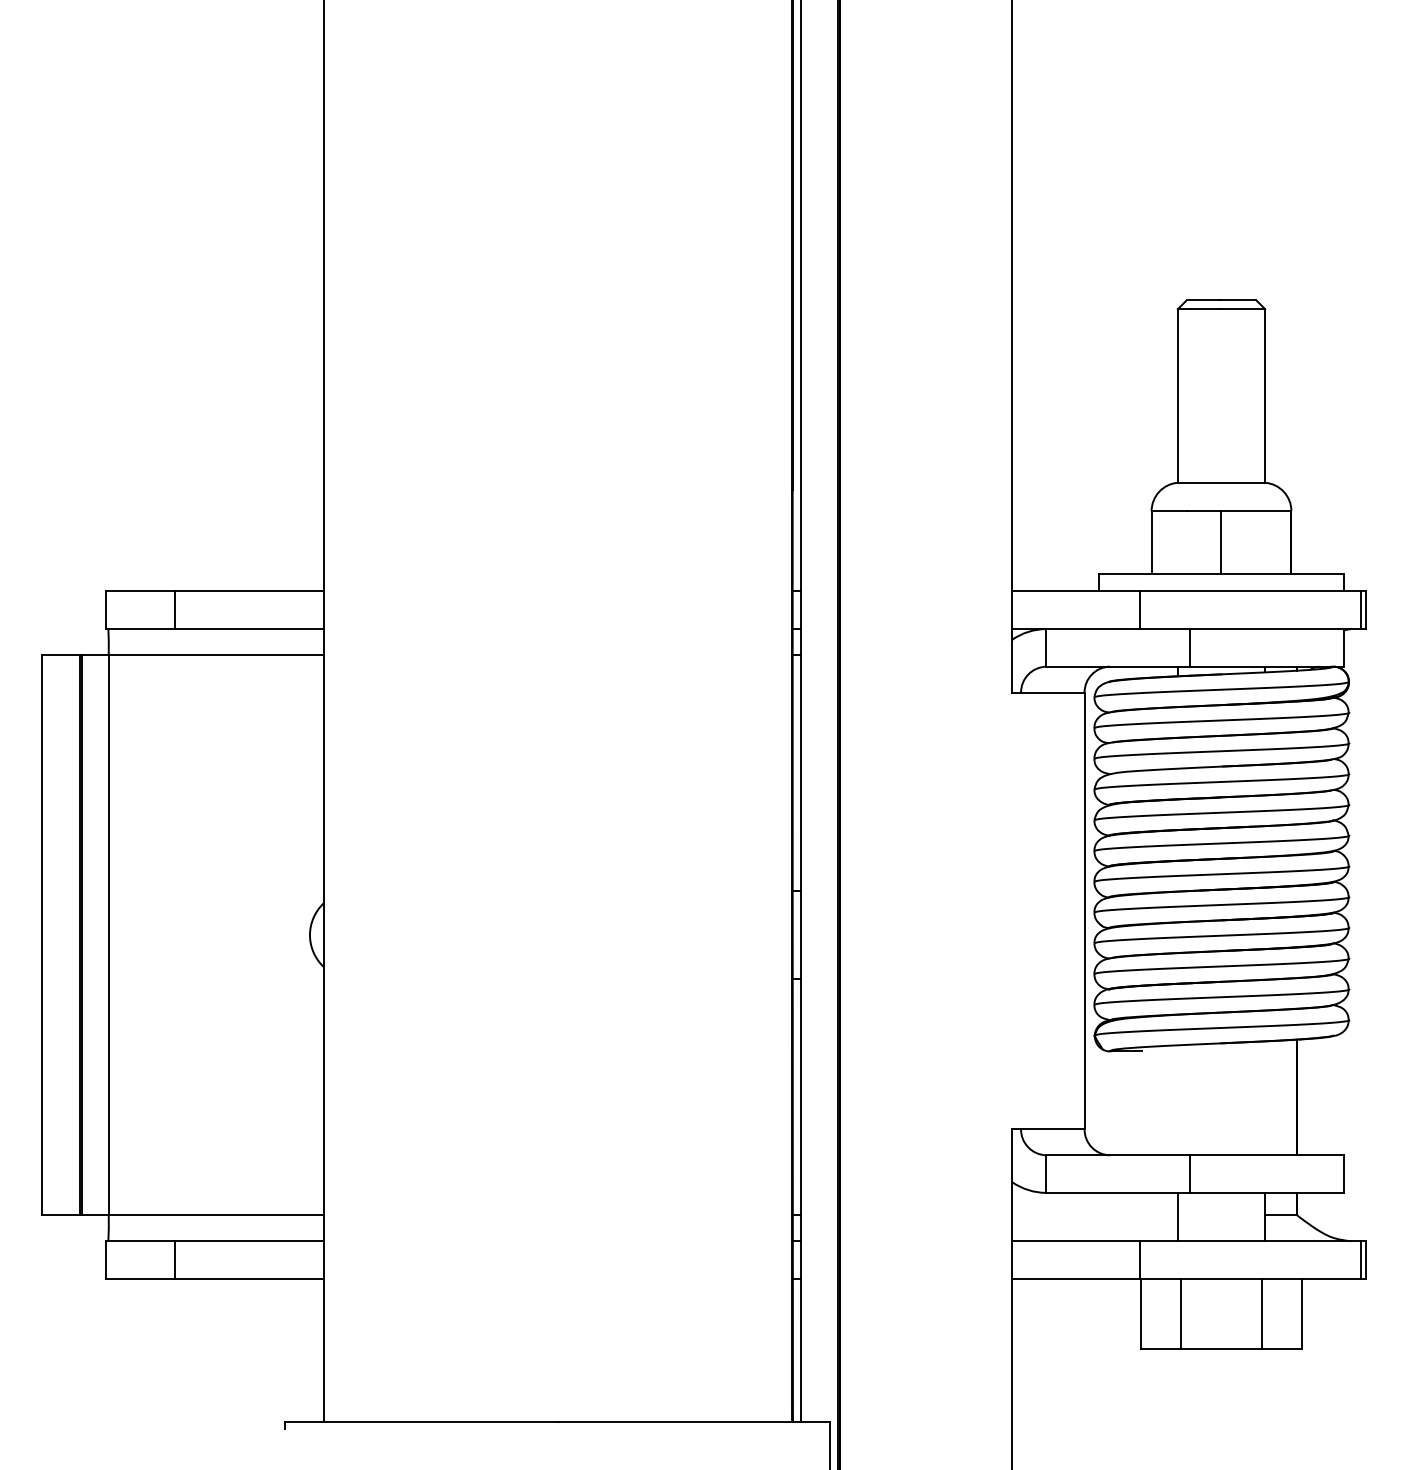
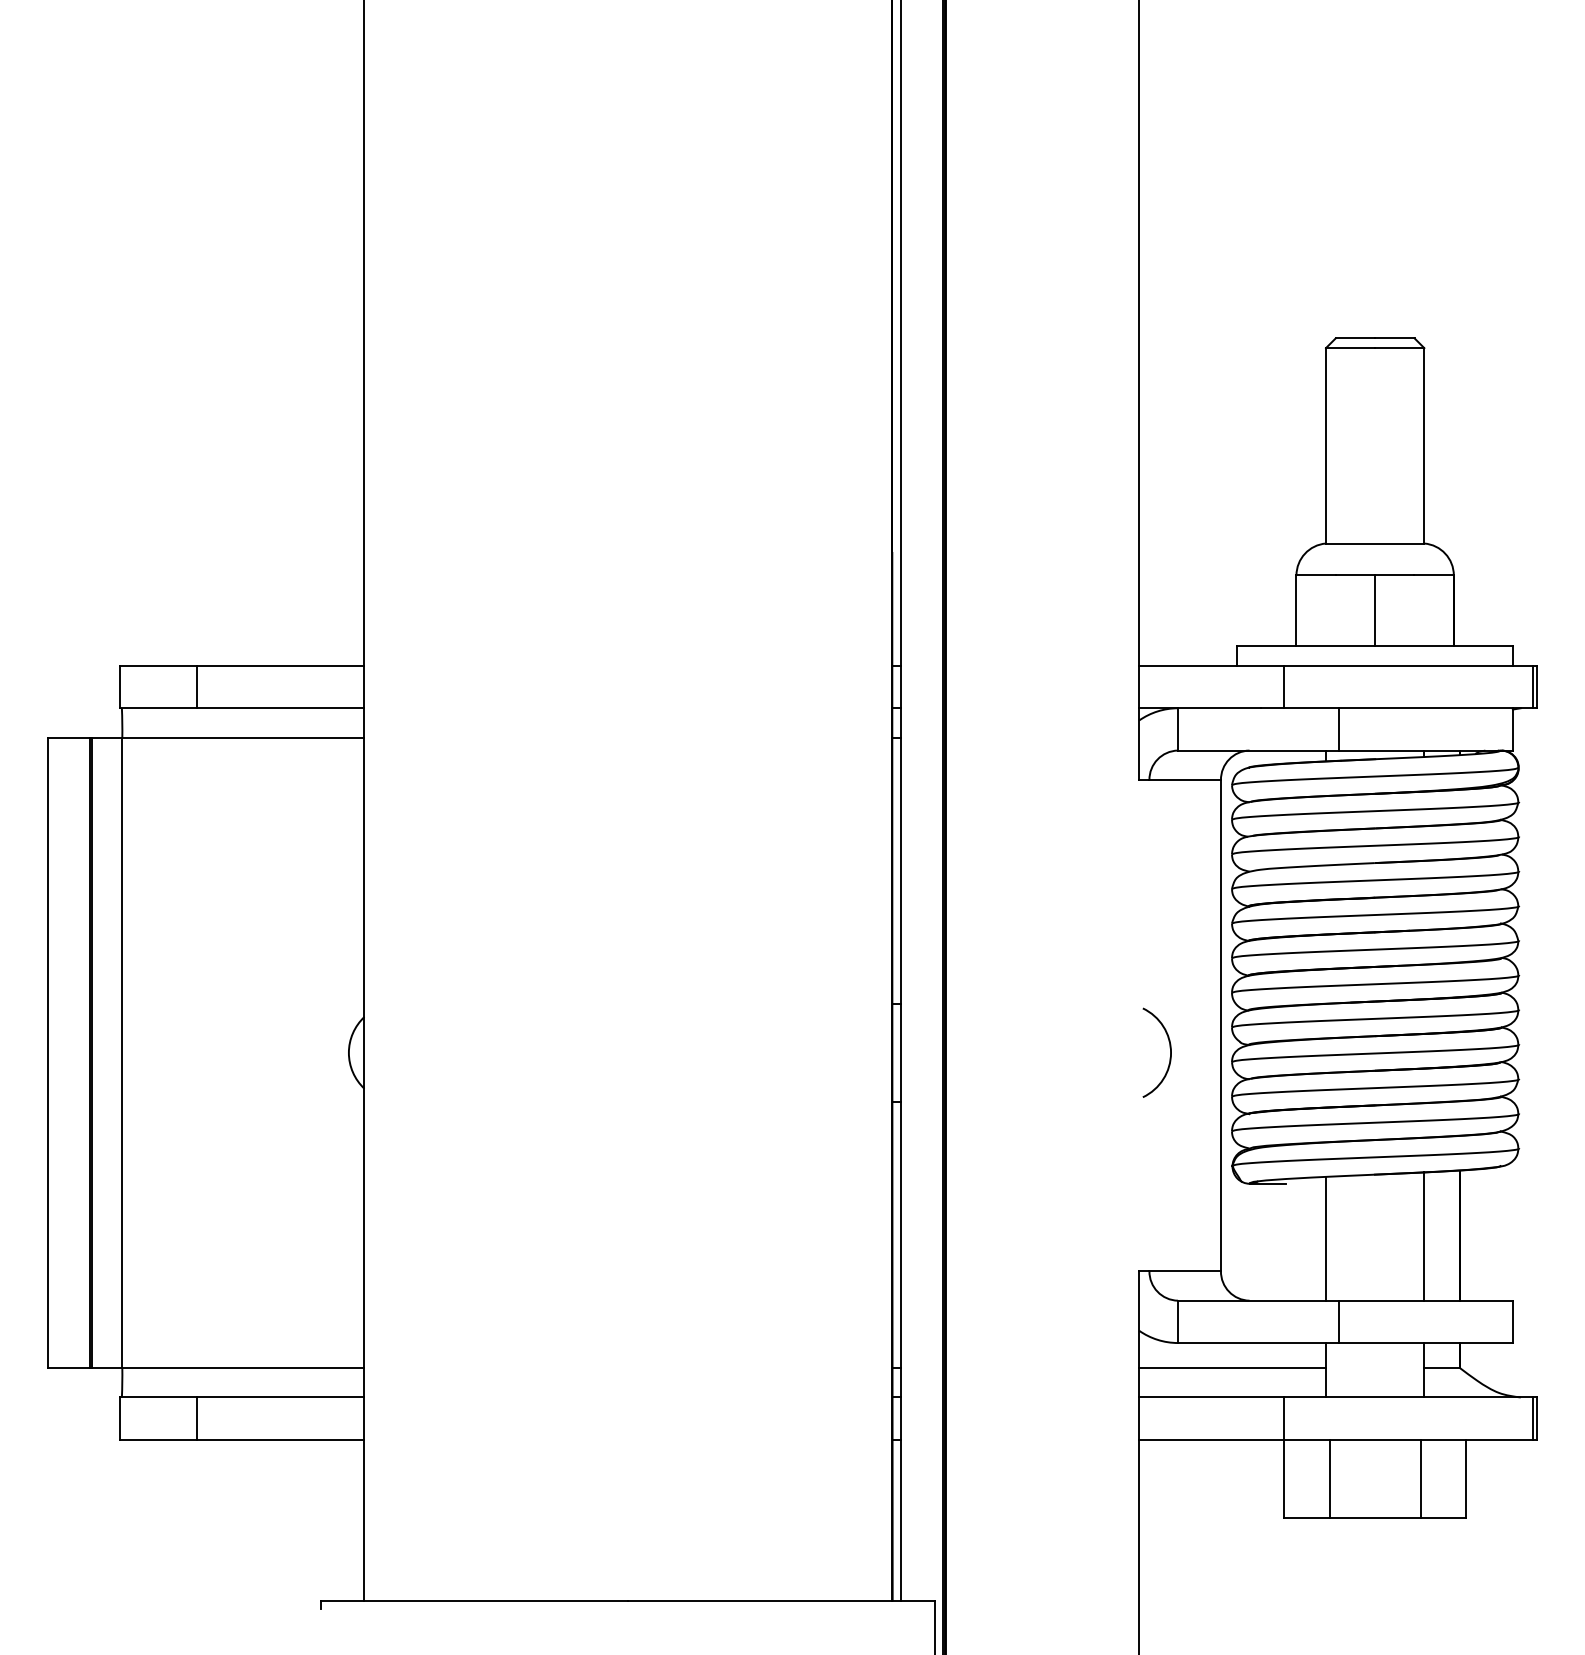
arc: (1038, 931) -> (1169, 1048), added
line: (1265, 1098) -> (1424, 1236), added
line: (1177, 1100) -> (1325, 1238), added
line: (1094, 1214) -> (1232, 1367), added

